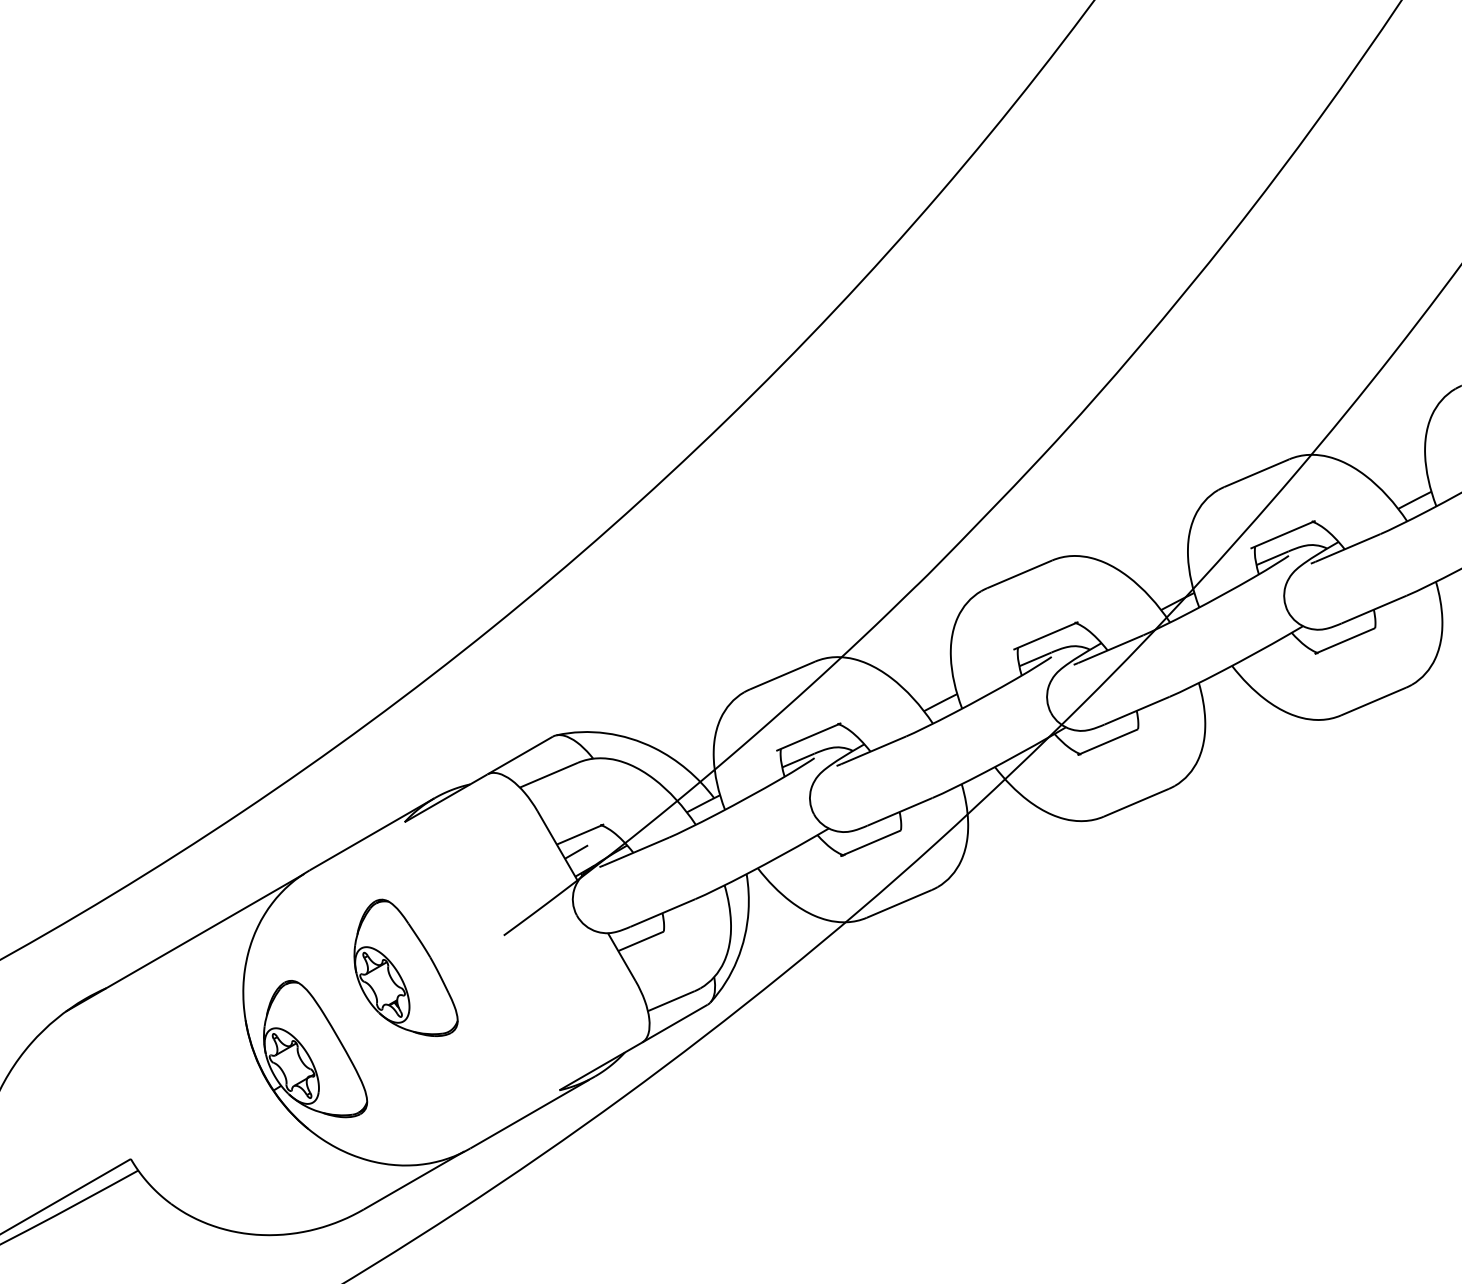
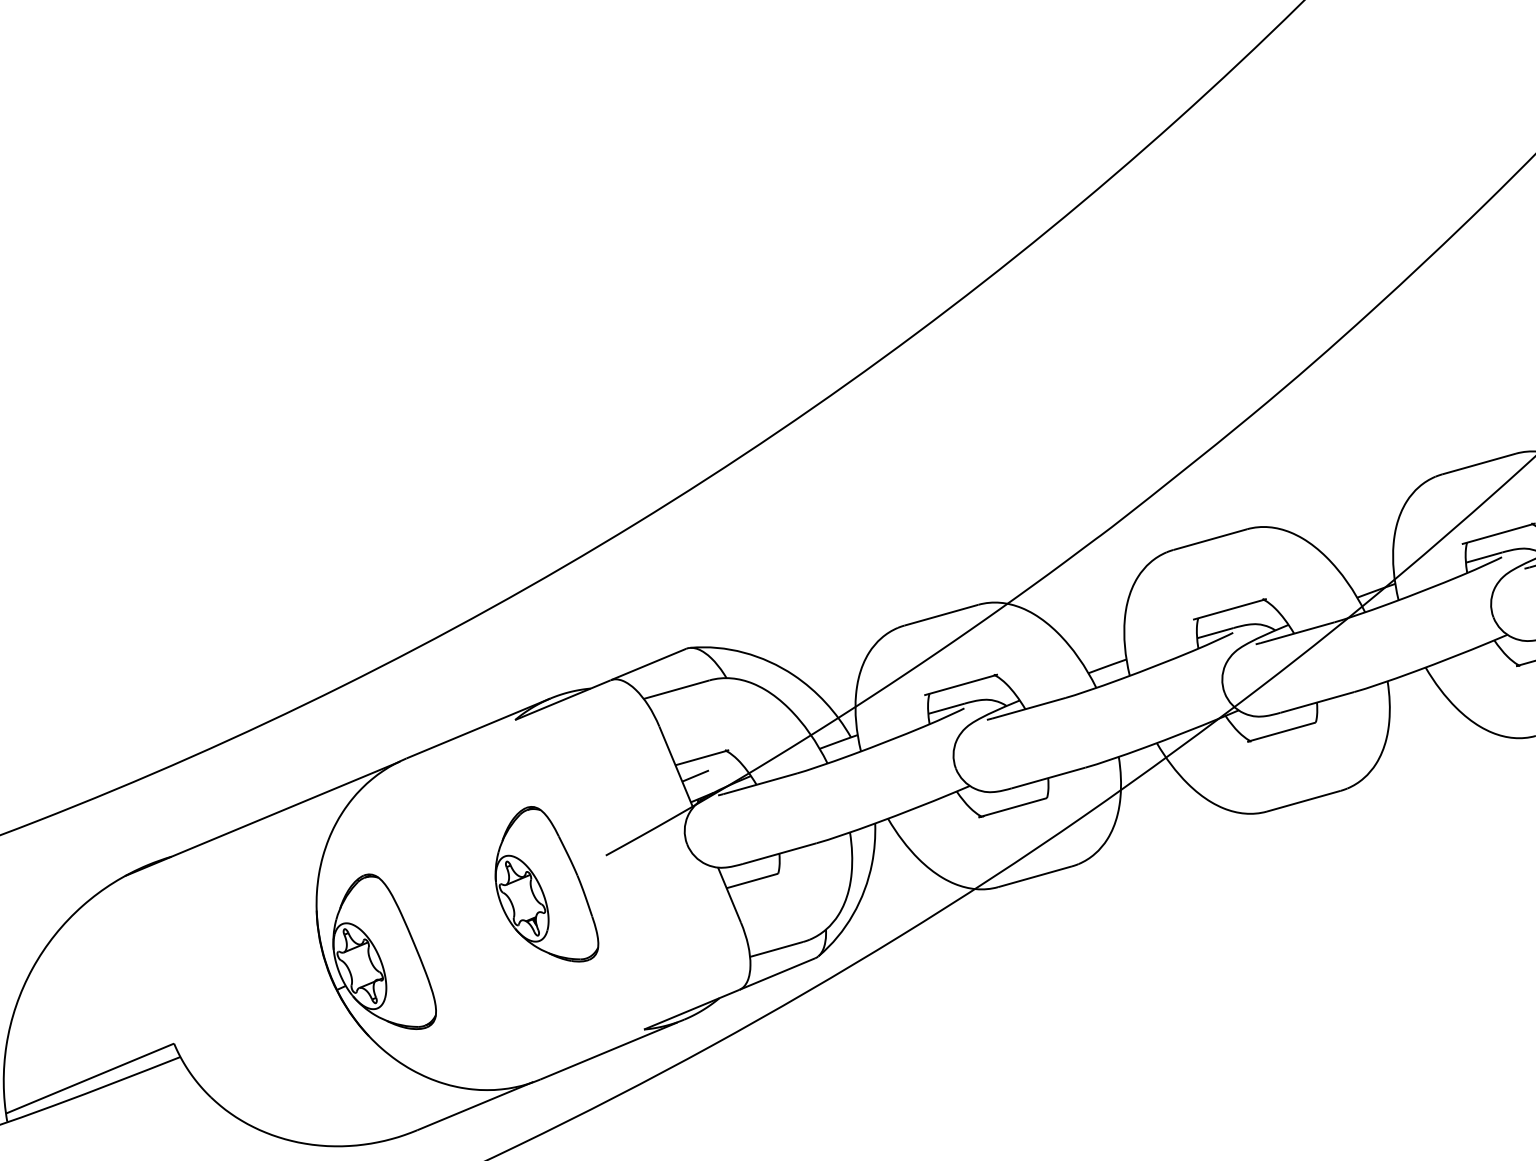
part: (405, 967) -> (549, 883), moved

